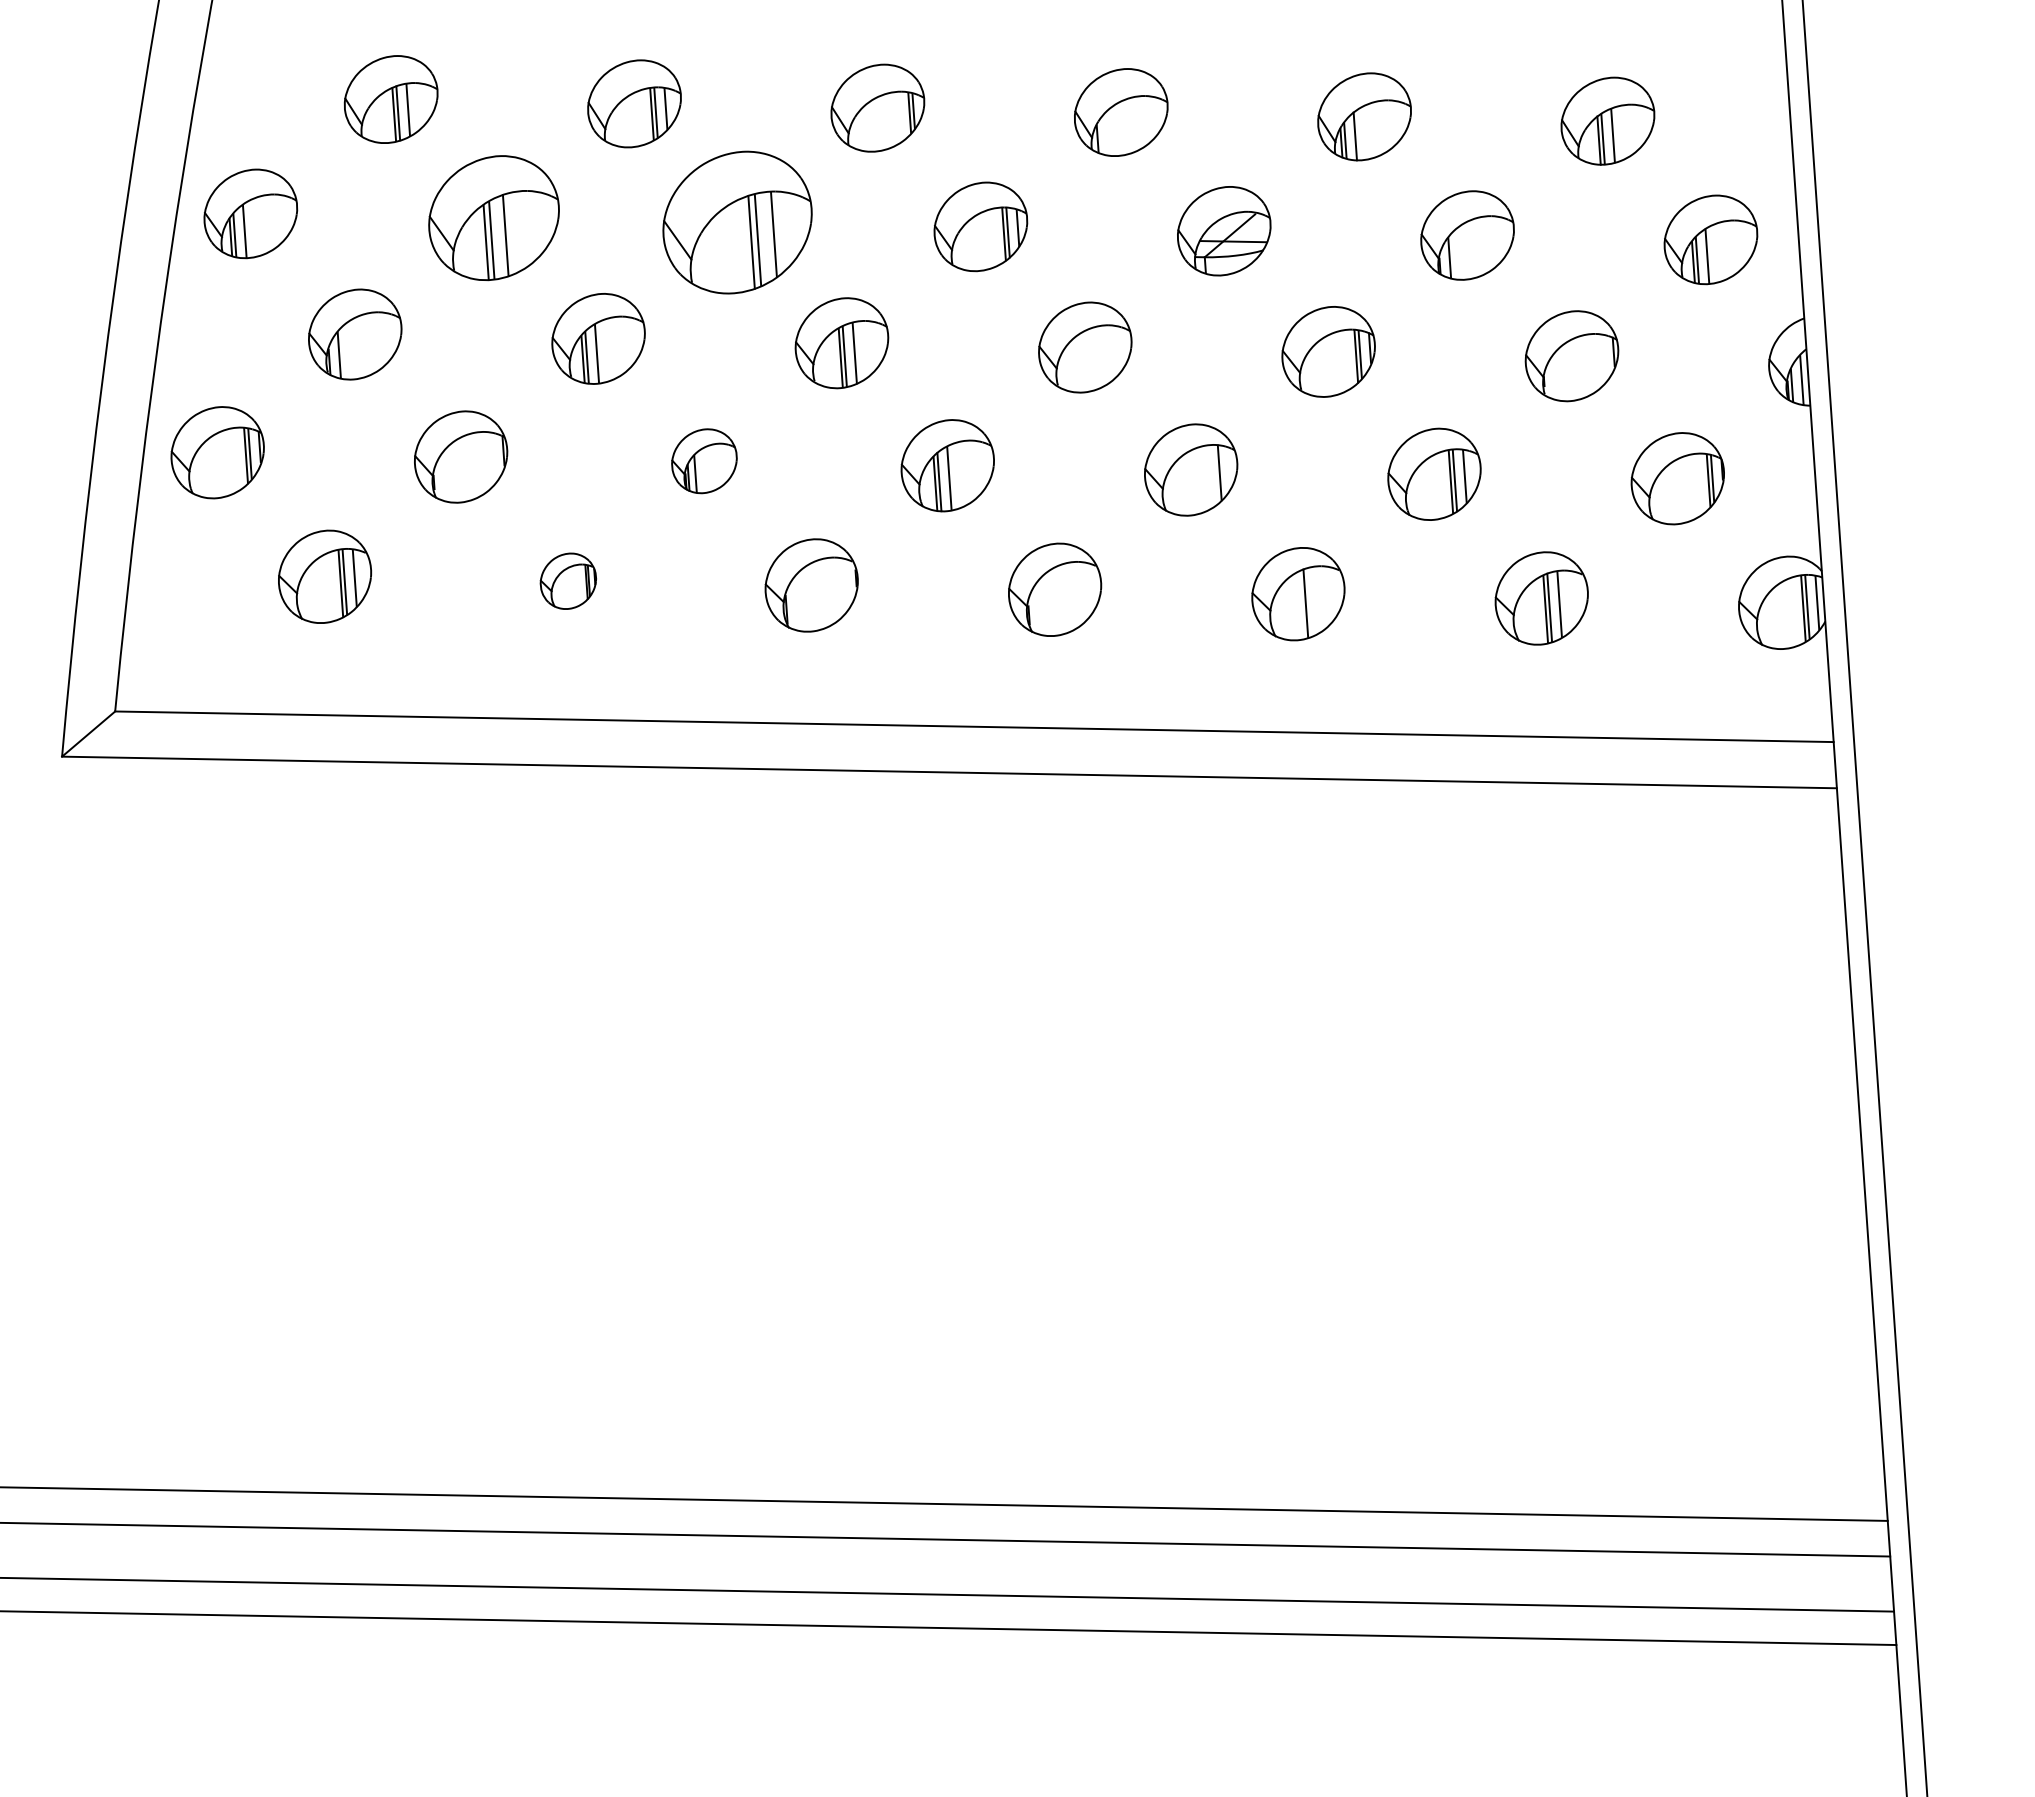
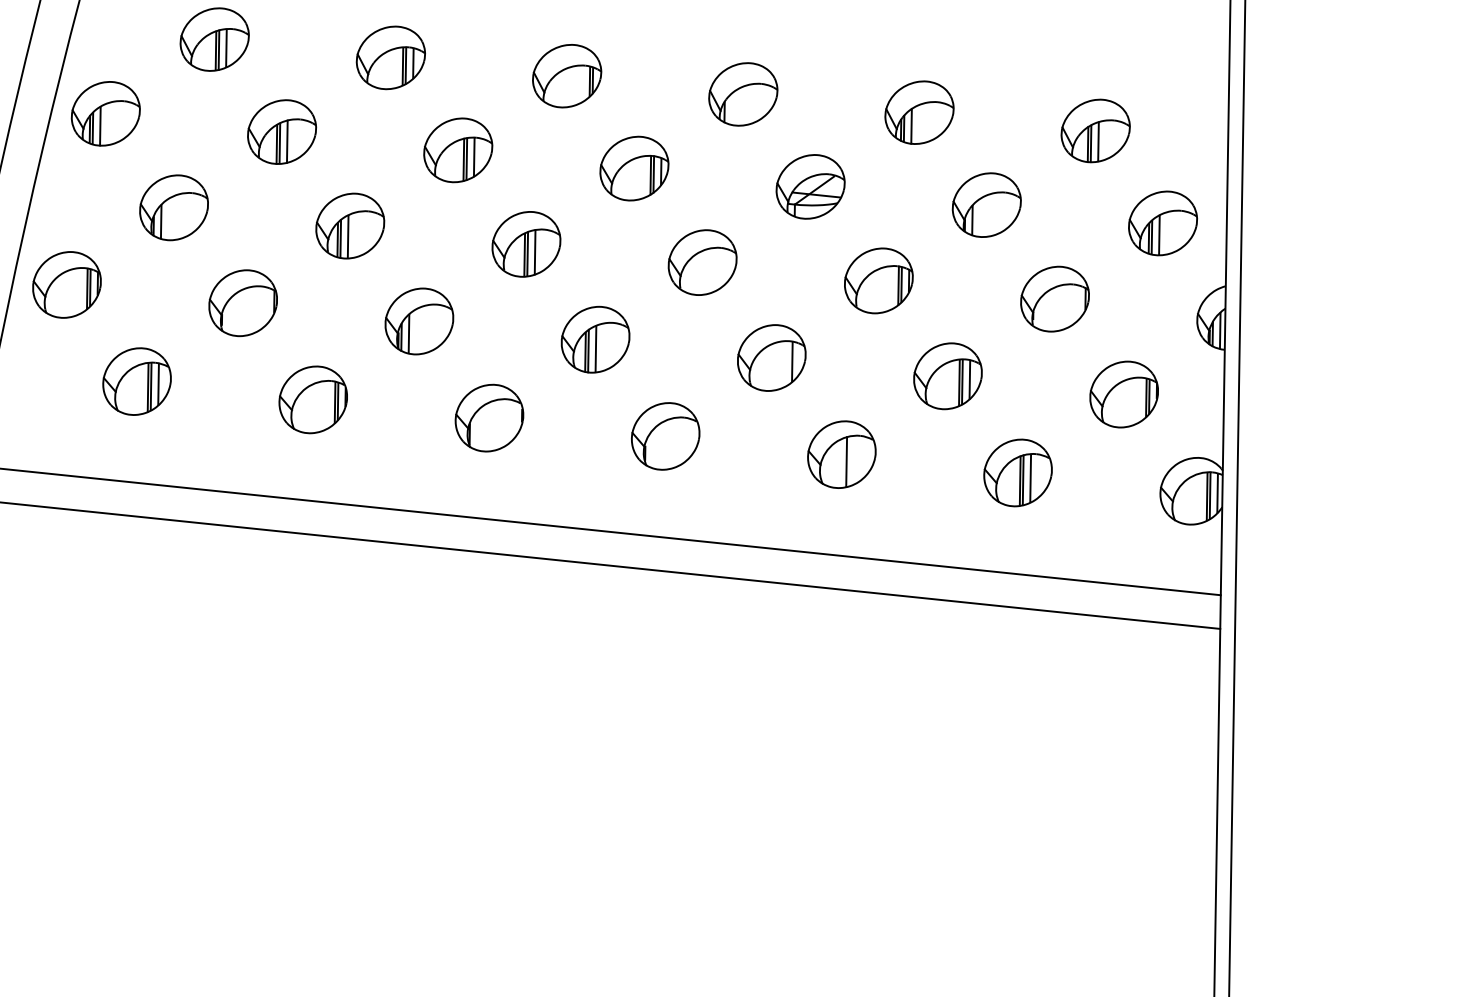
part: (494, 218) -> (282, 132), size x0.71
part: (737, 222) -> (458, 150), size x0.62
part: (704, 460) -> (419, 320), size x1.43
part: (568, 581) -> (313, 400), size x1.67

